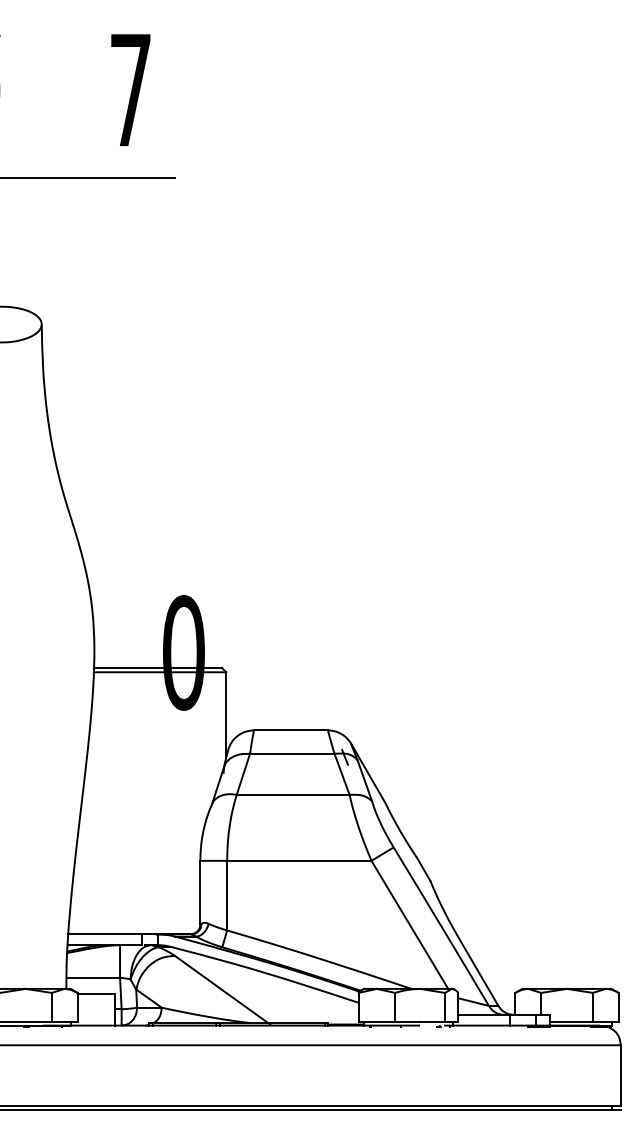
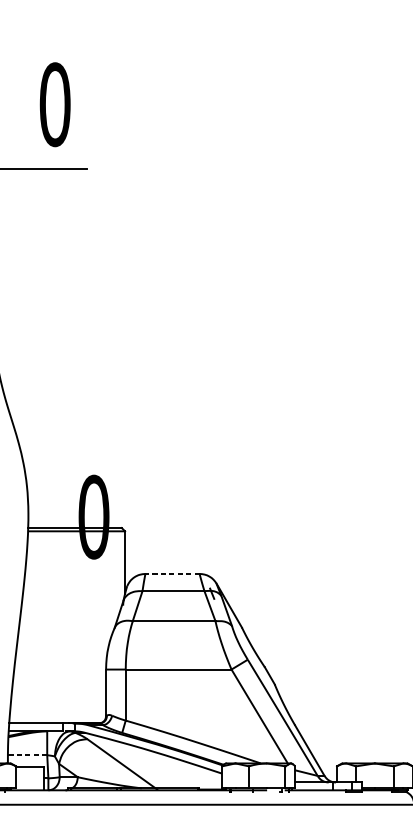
text: (130, 90) -> (54, 104), 7 -> 0
line: (290, 730) -> (172, 574), solid -> dashed
line: (93, 977) -> (27, 755), solid -> dashed

